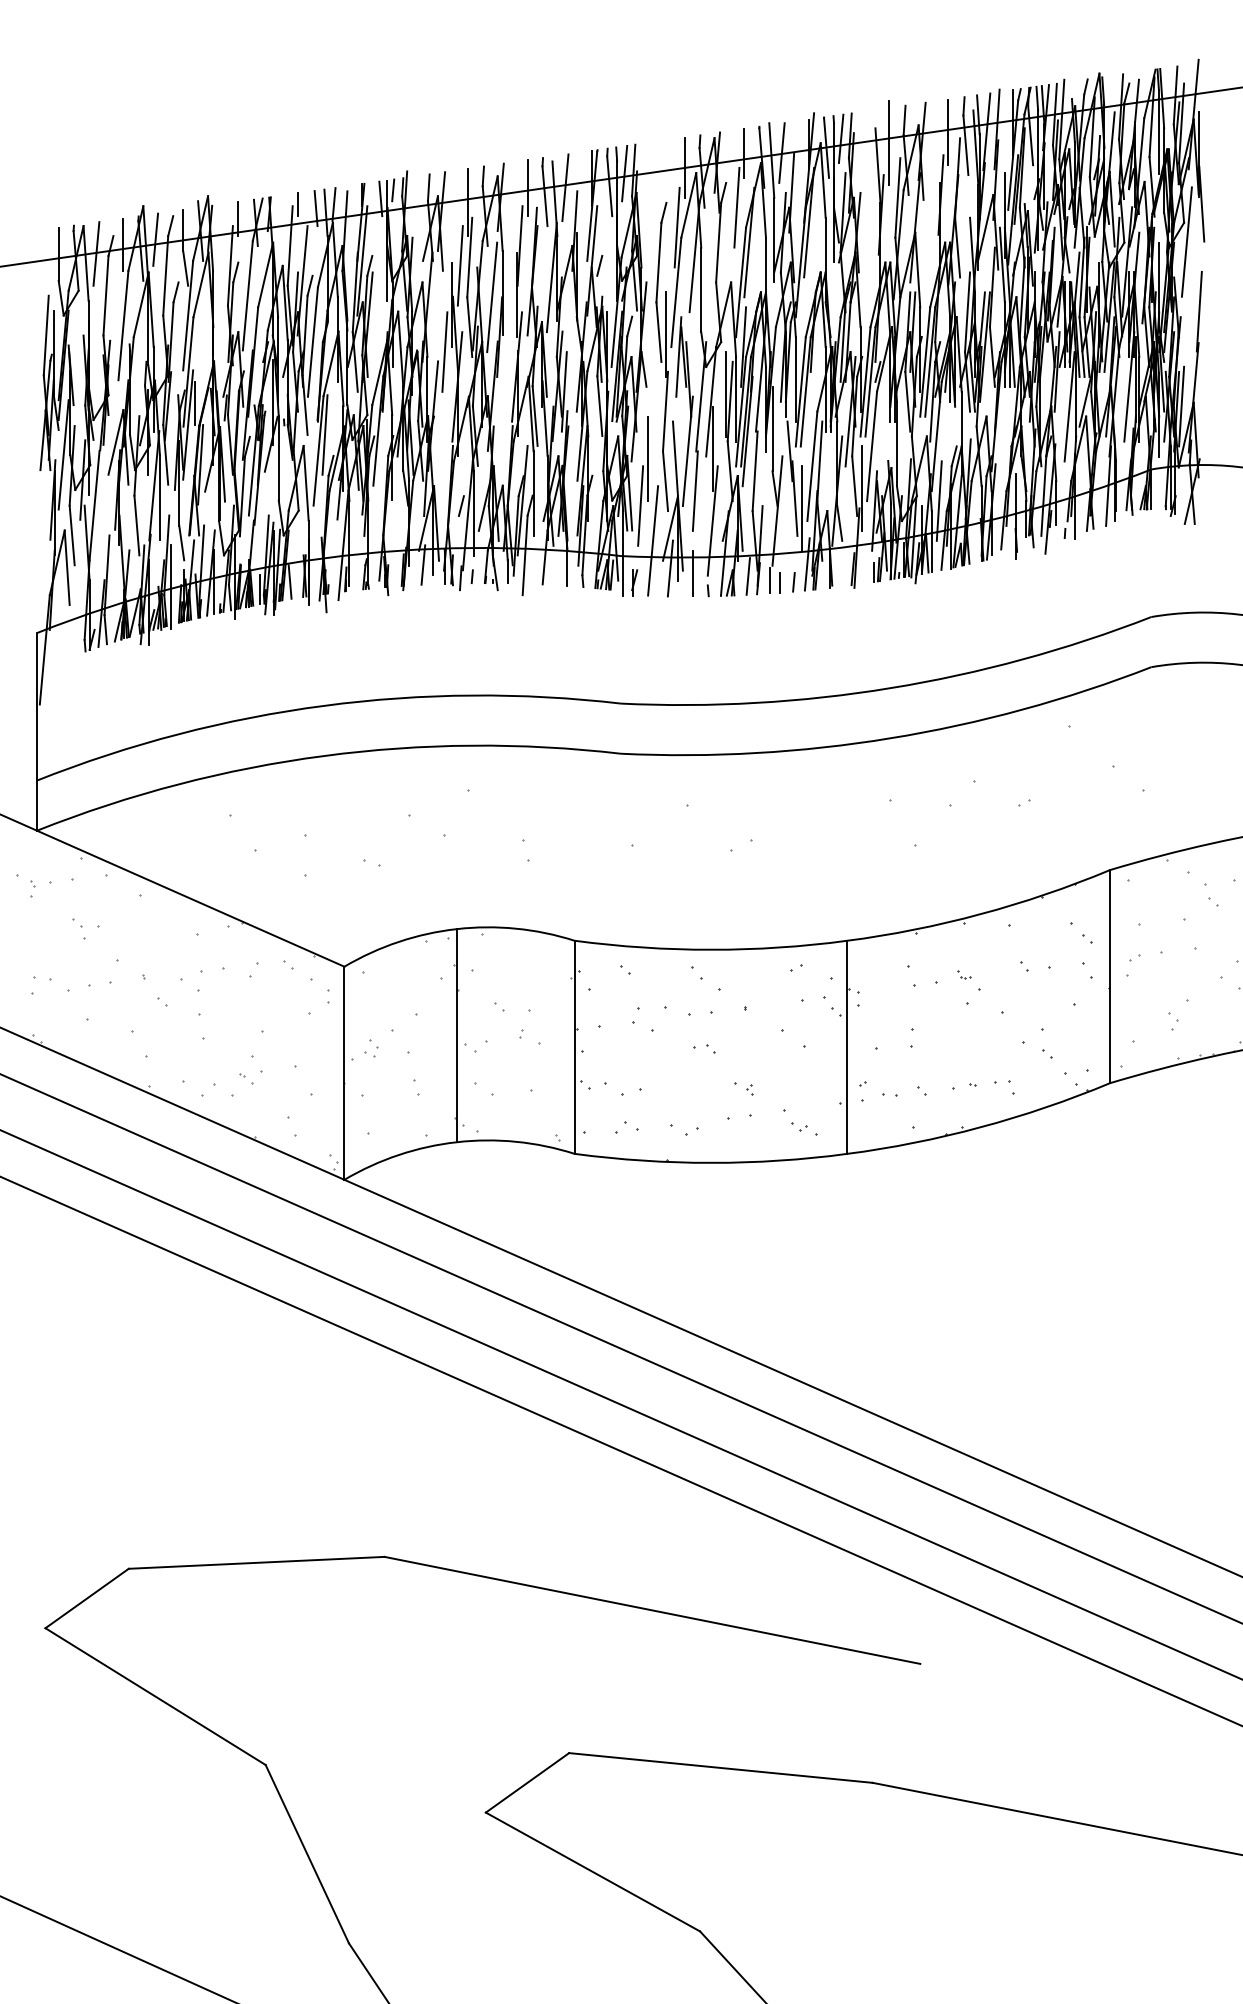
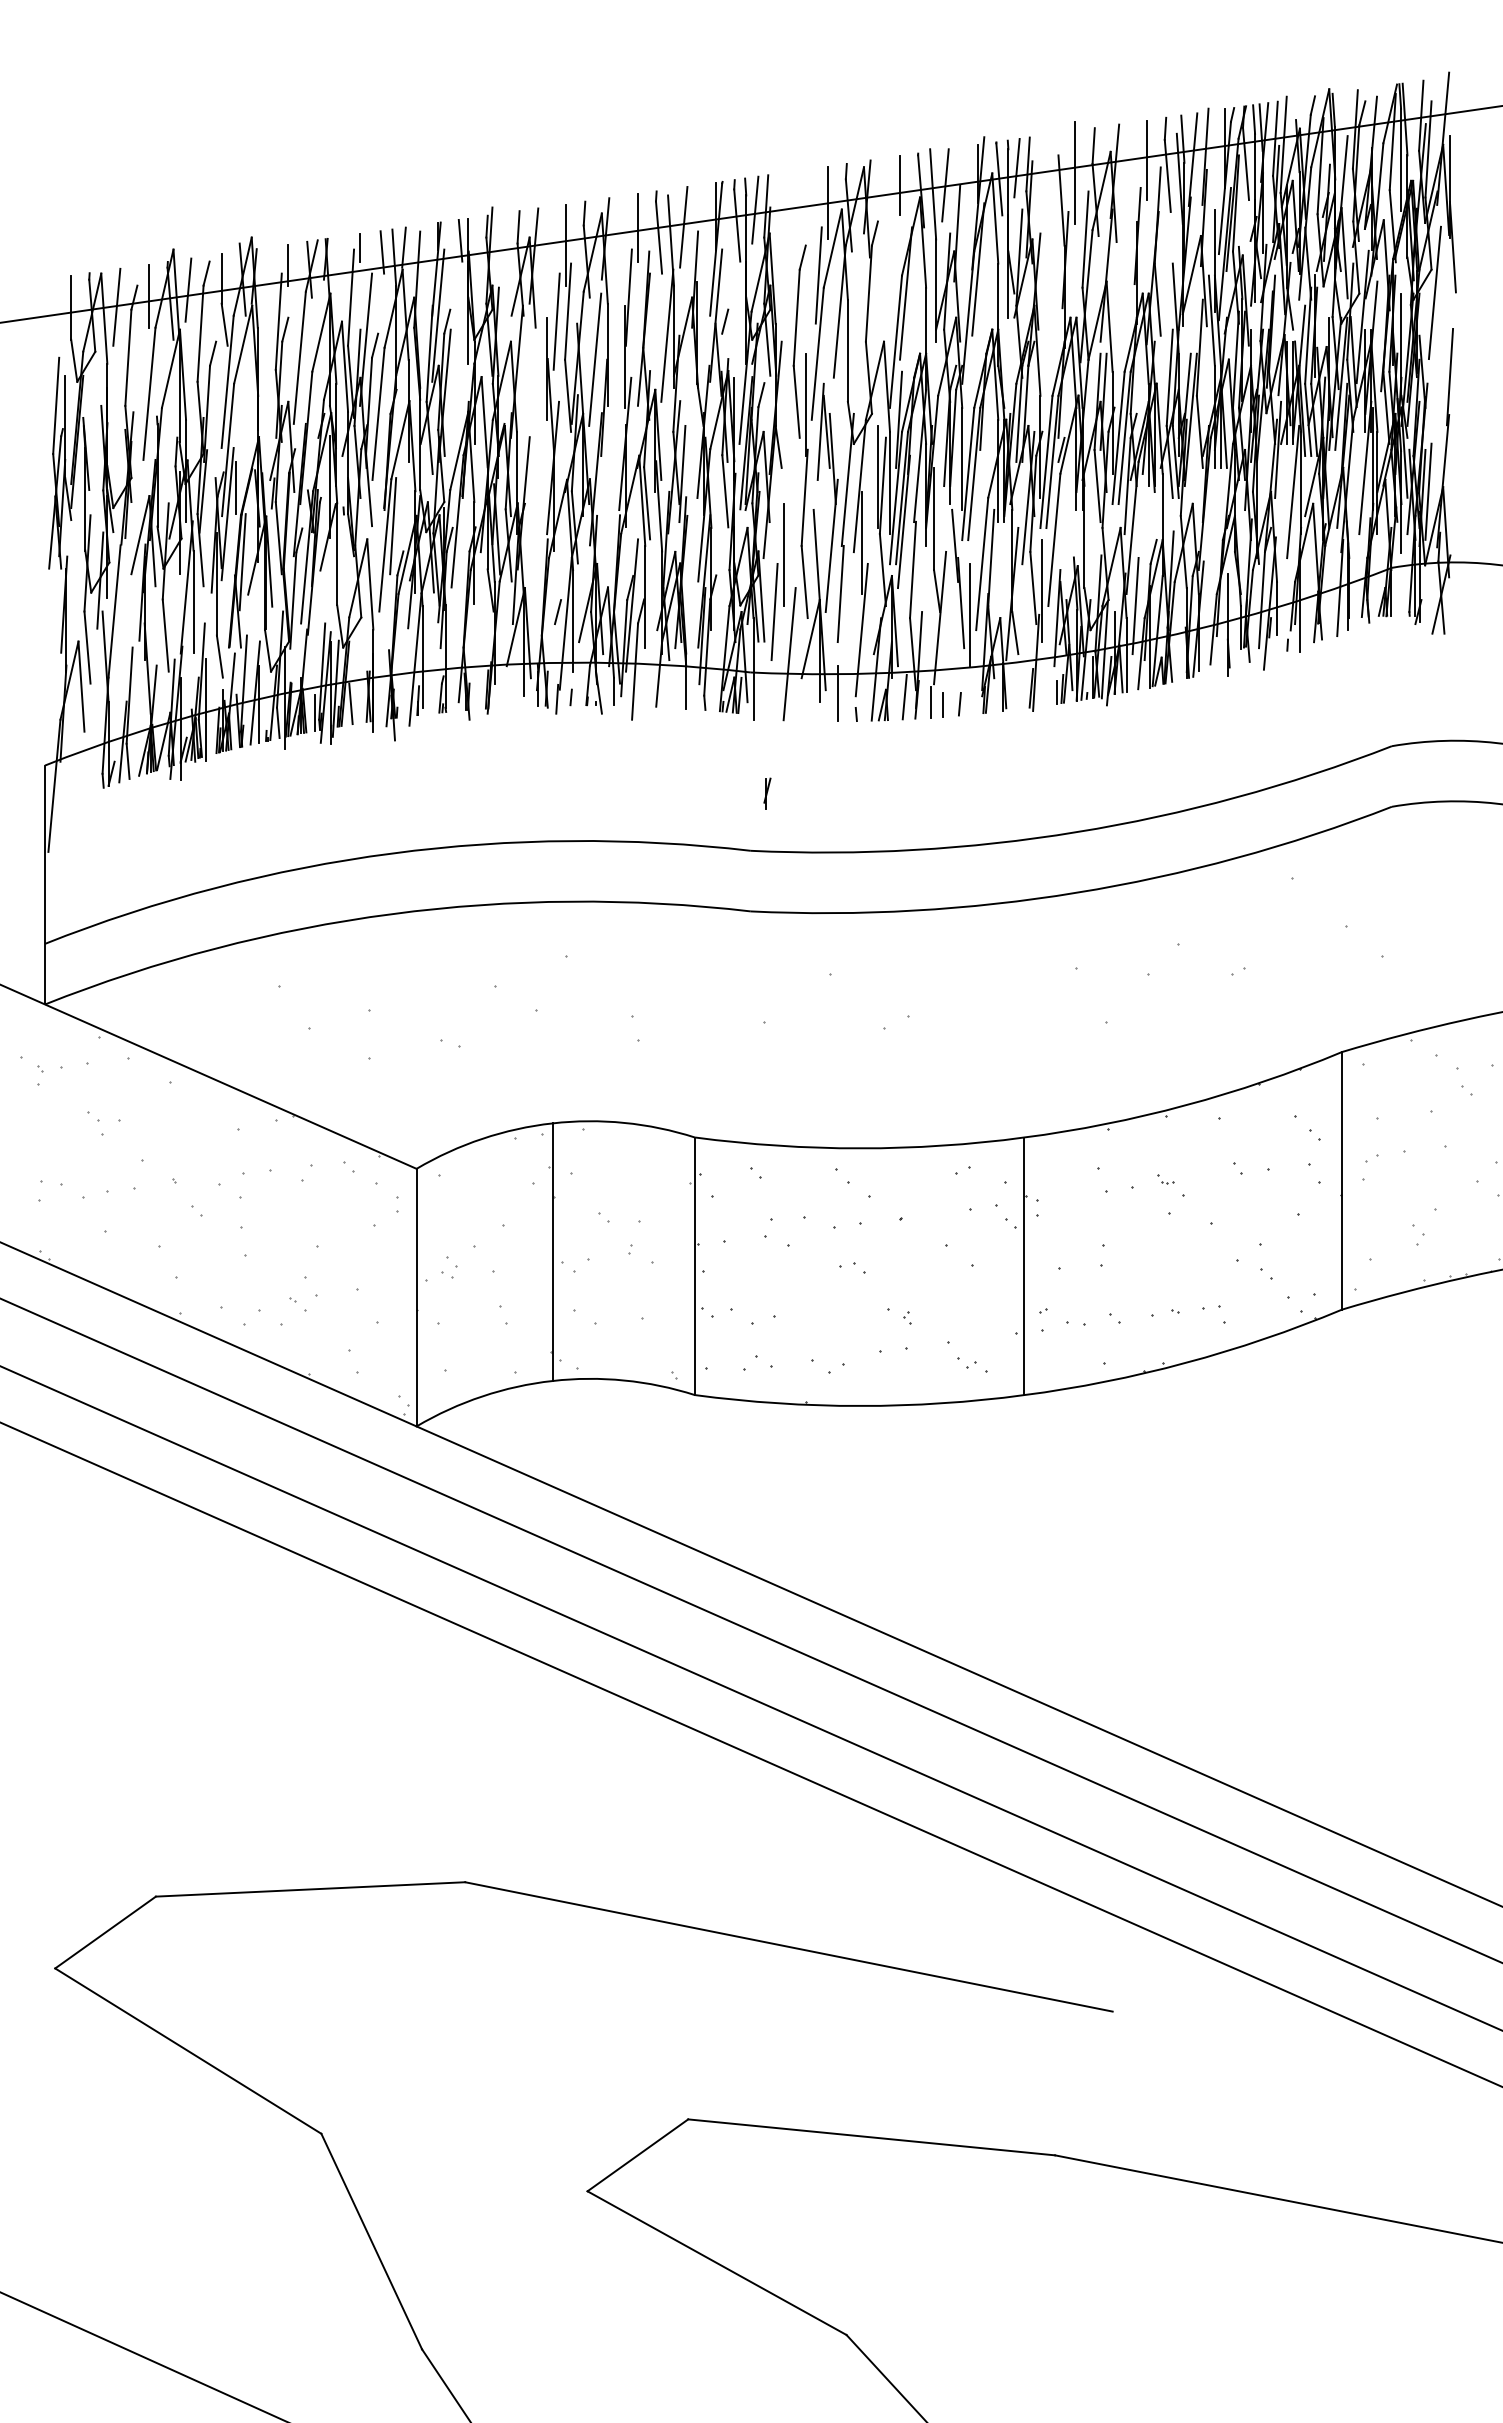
line: (393, 190) -> (475, 230), removed
line: (736, 207) -> (890, 251), removed
line: (445, 351) -> (538, 425), removed
line: (63, 455) -> (77, 550), removed
line: (806, 564) -> (975, 682), removed
line: (422, 565) -> (511, 683), removed
line: (670, 568) -> (810, 687), removed
part: (634, 582) -> (767, 793), moved

